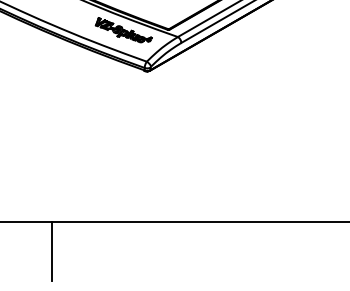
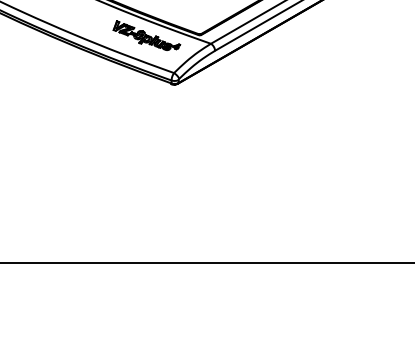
line: (51, 251) -> (60, 298), removed

